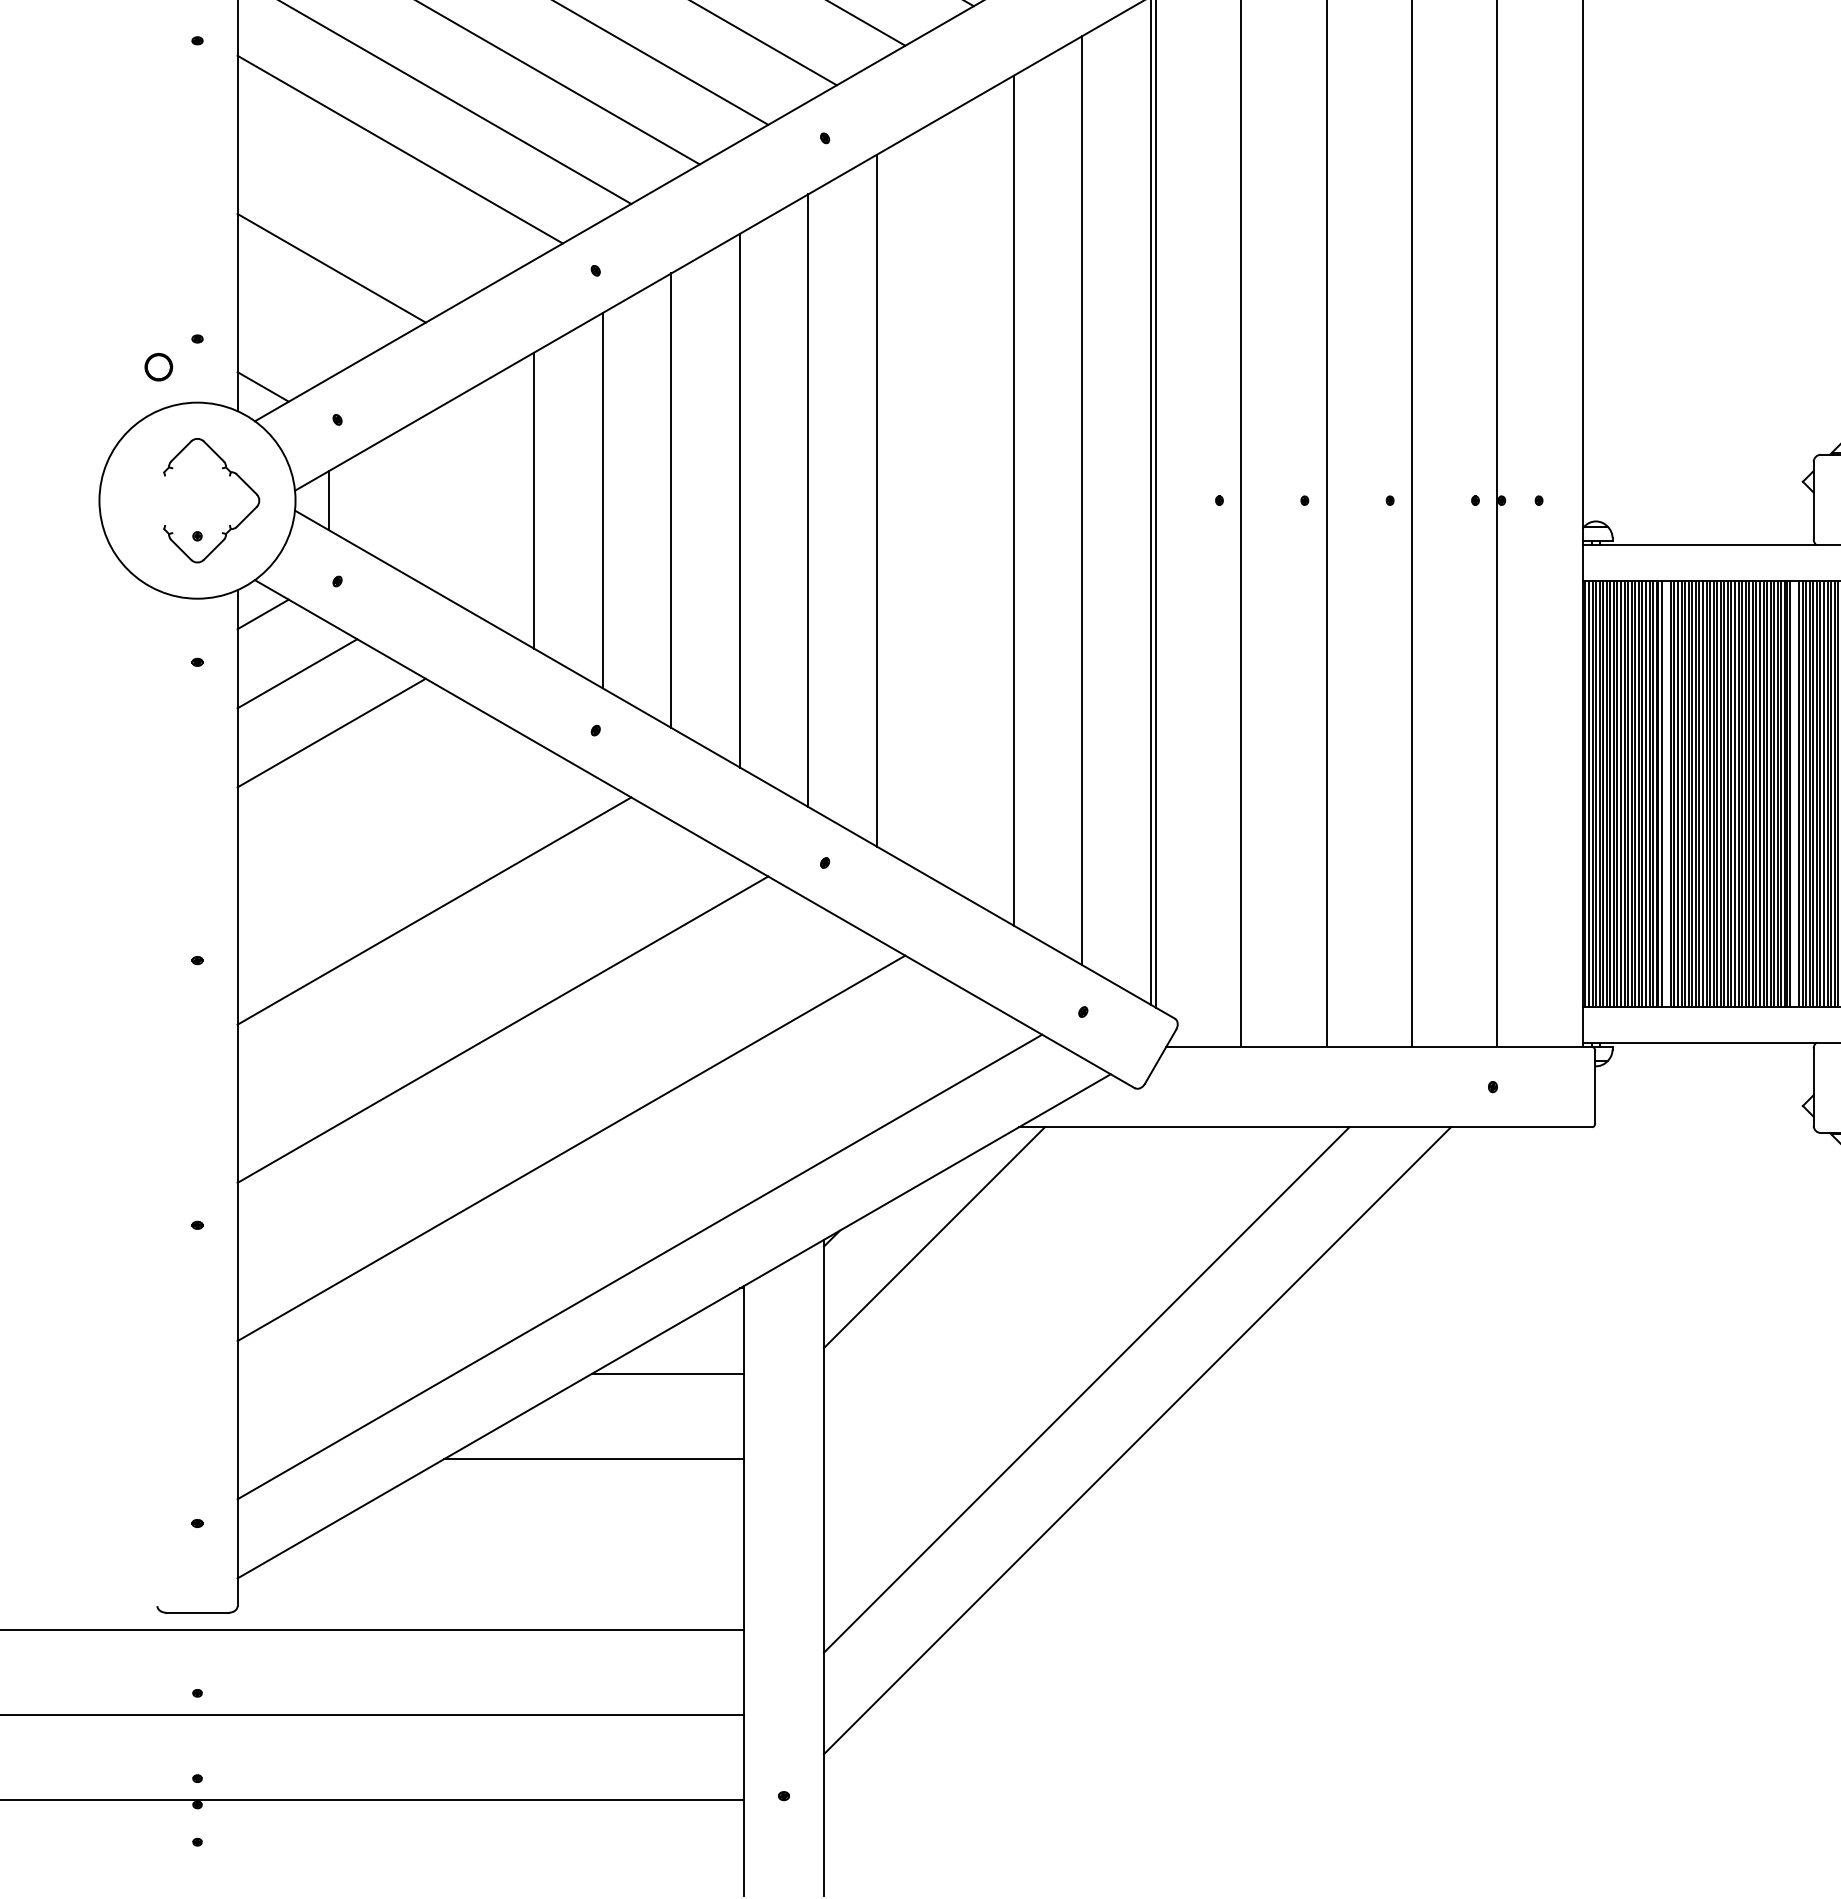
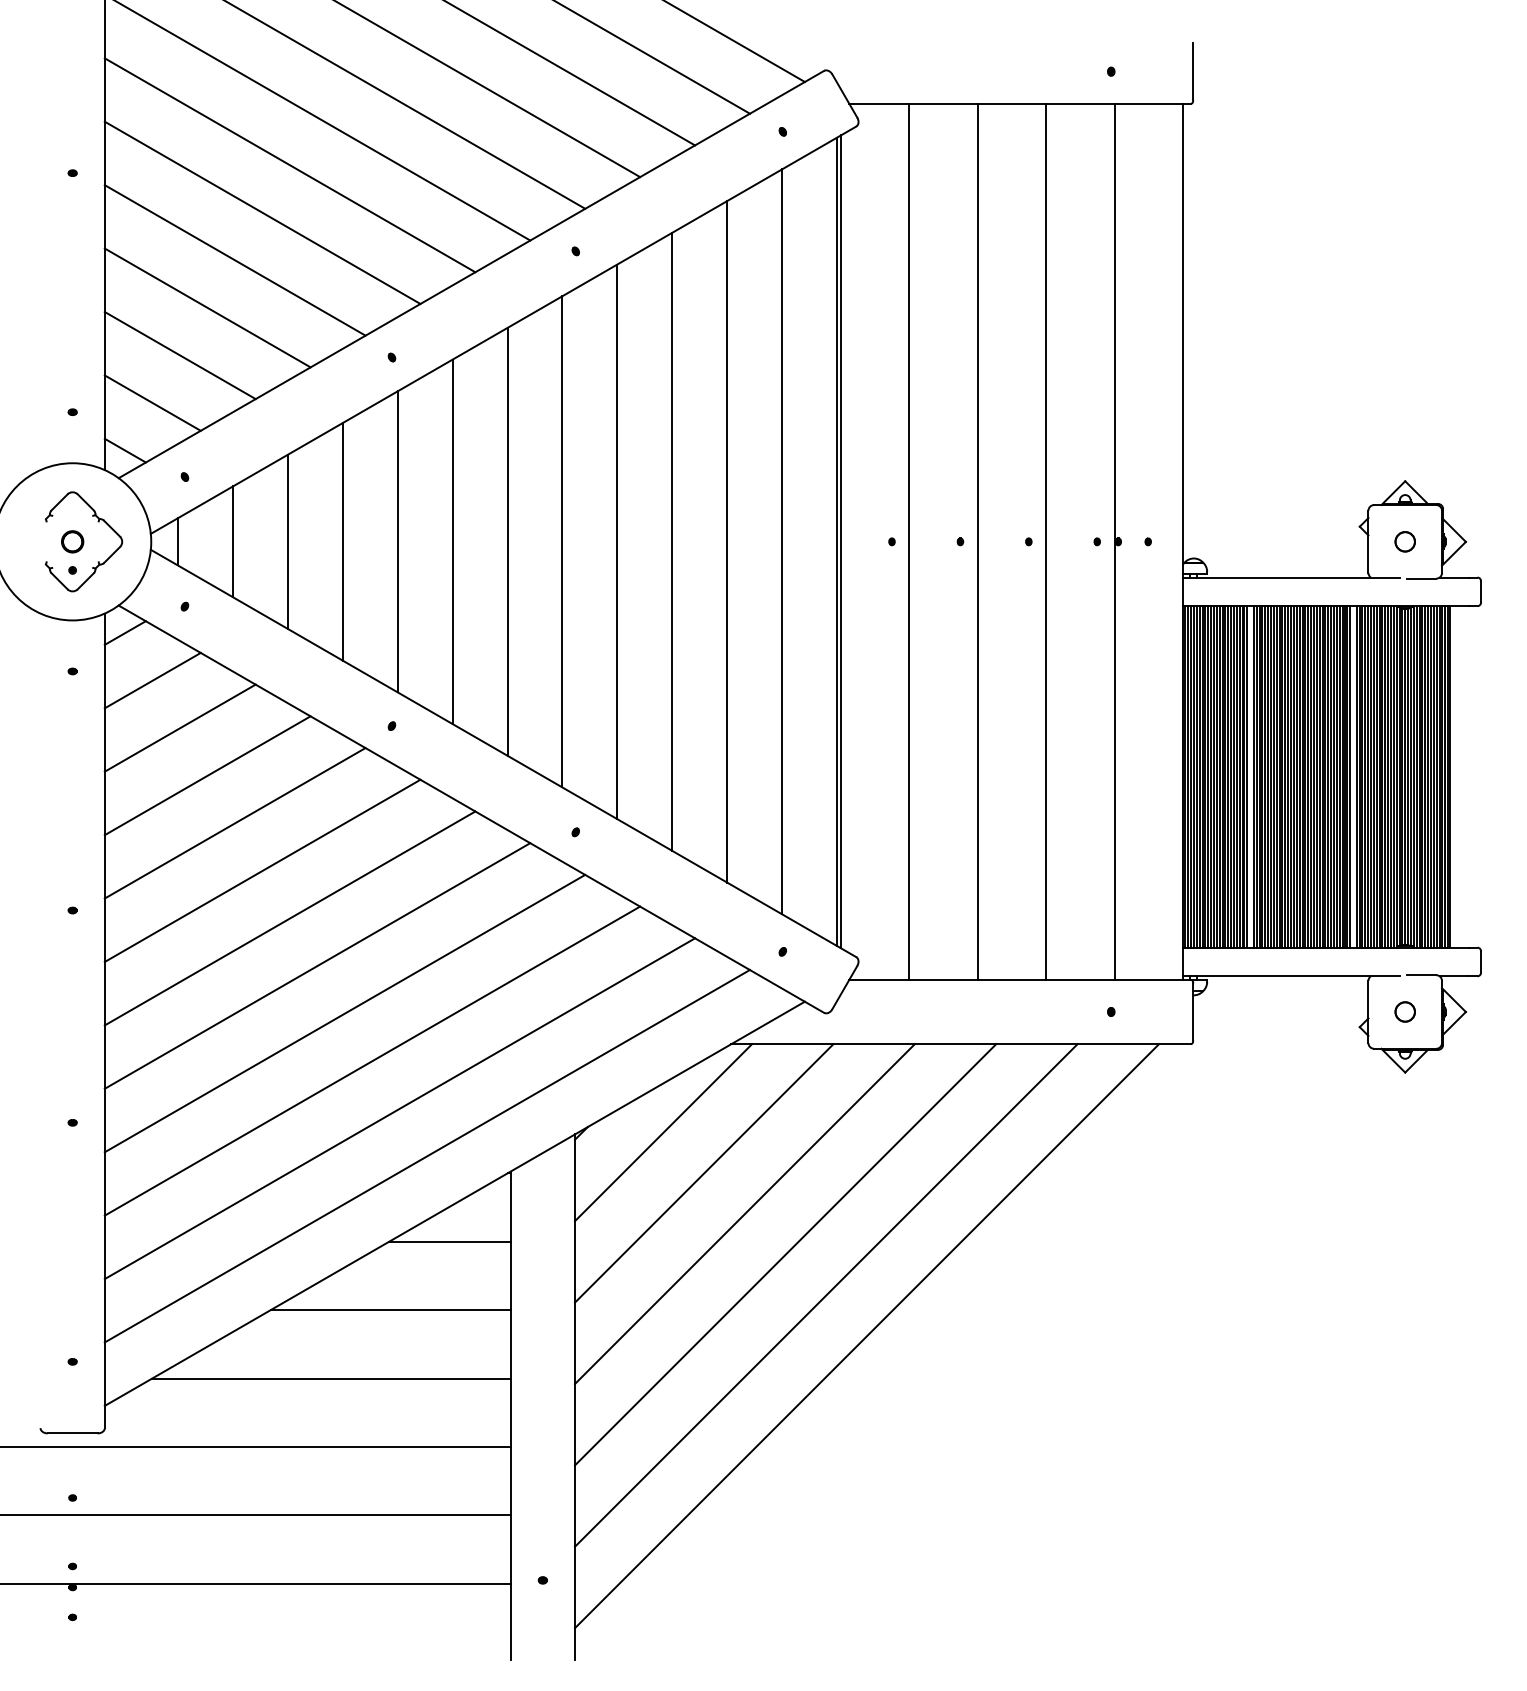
line: (365, 208) -> (207, 307), added
line: (297, 326) -> (152, 402), added
circle: (158, 366) -> (72, 541), moved
line: (396, 500) -> (232, 541), added
line: (465, 500) -> (287, 541), added
line: (945, 500) -> (672, 541), added
line: (365, 792) -> (207, 775), added
line: (399, 851) -> (234, 823), added
line: (467, 970) -> (289, 918), added
line: (536, 1088) -> (344, 1013), added
line: (605, 1207) -> (399, 1108), added
line: (984, 1288) -> (703, 1173), added
line: (1035, 1339) -> (744, 1214), added
line: (1187, 1491) -> (866, 1336), added
line: (520, 1544) -> (331, 1378), added

